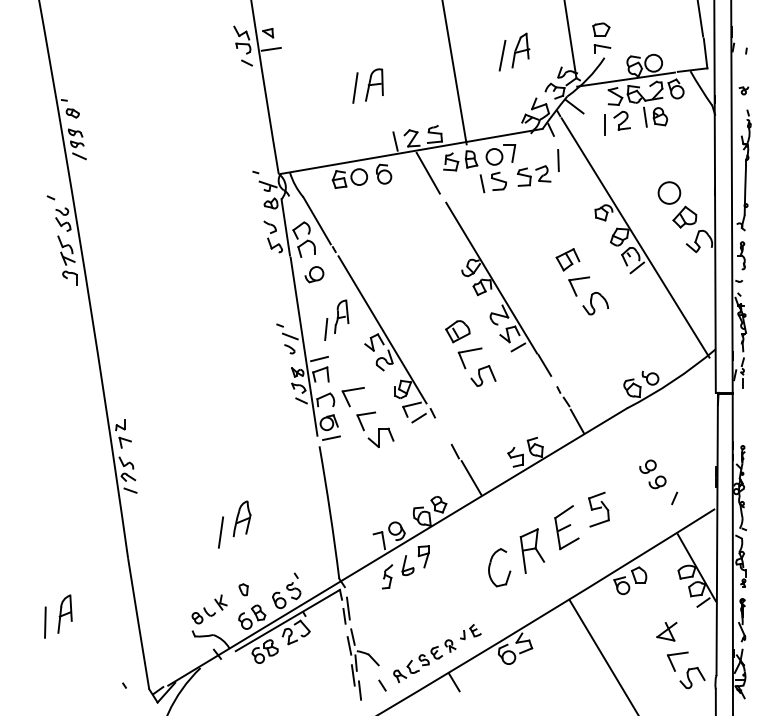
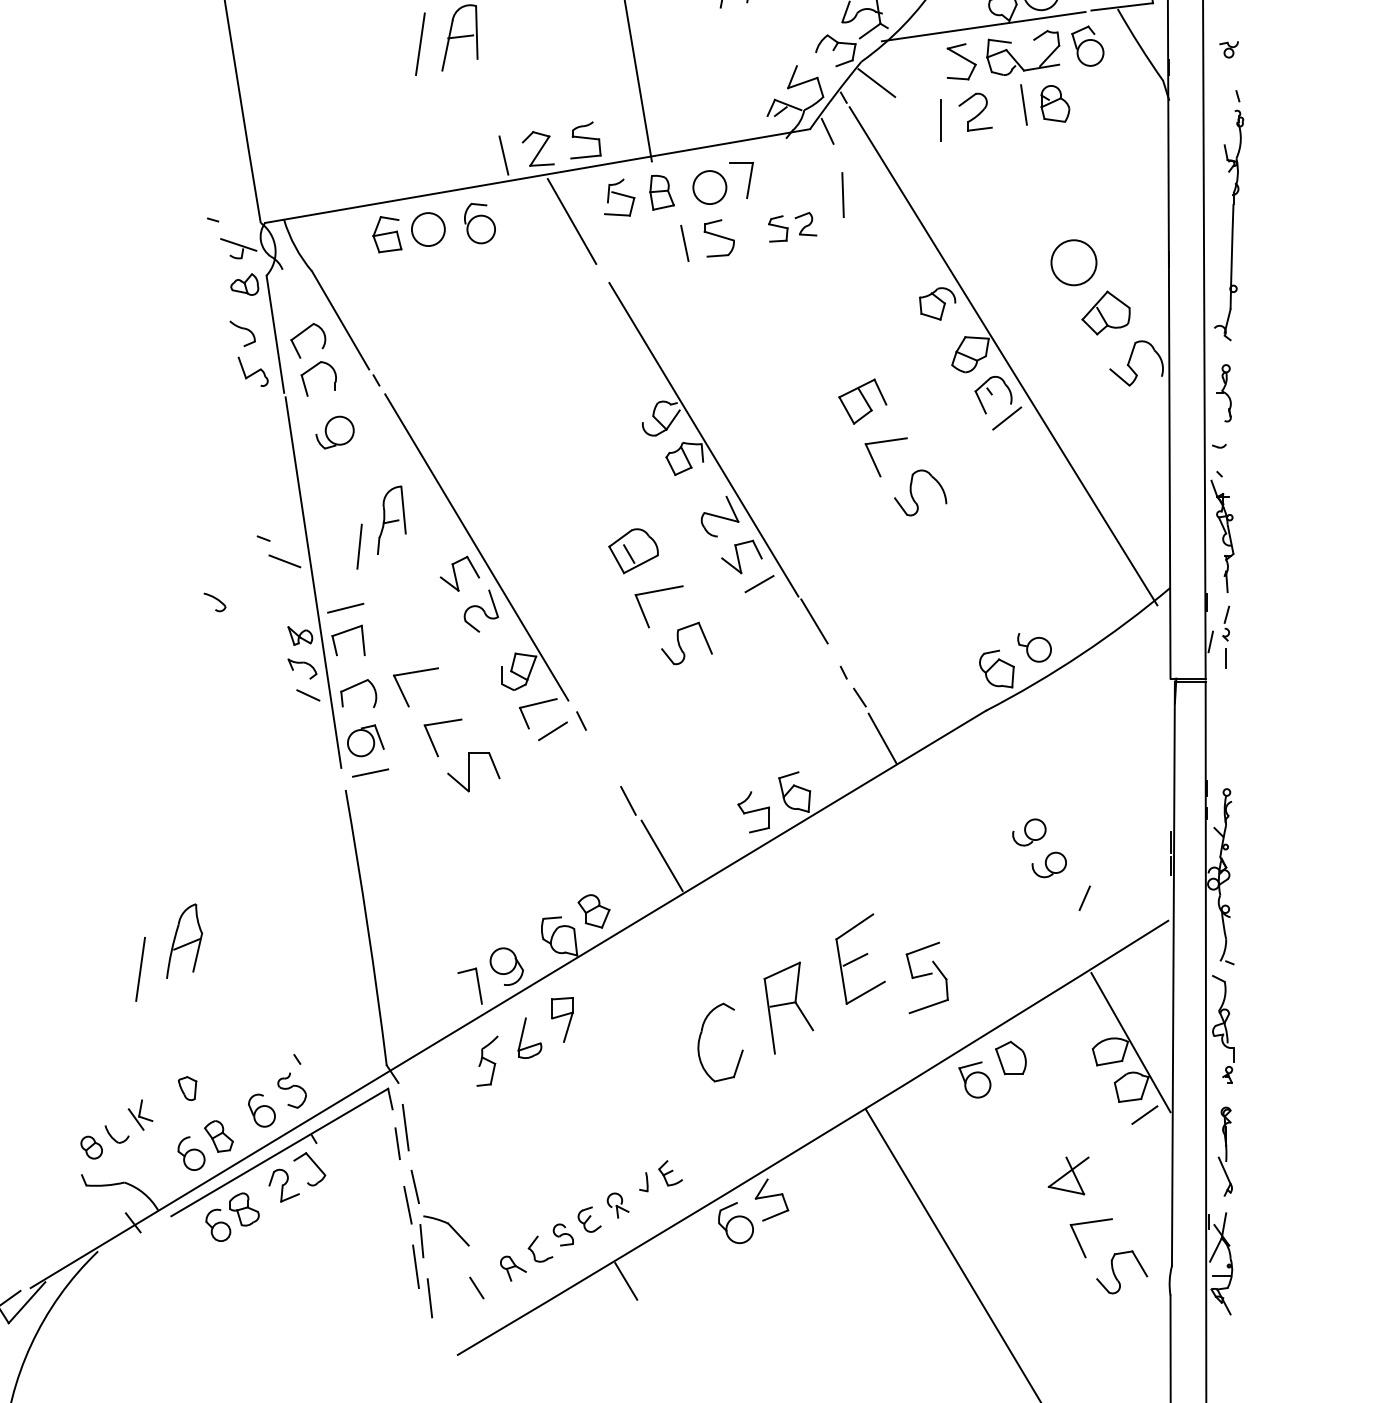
part: (534, 175) -> (793, 226), size x0.7
part: (289, 349) -> (214, 602), moved
part: (598, 509) -> (926, 977), moved

